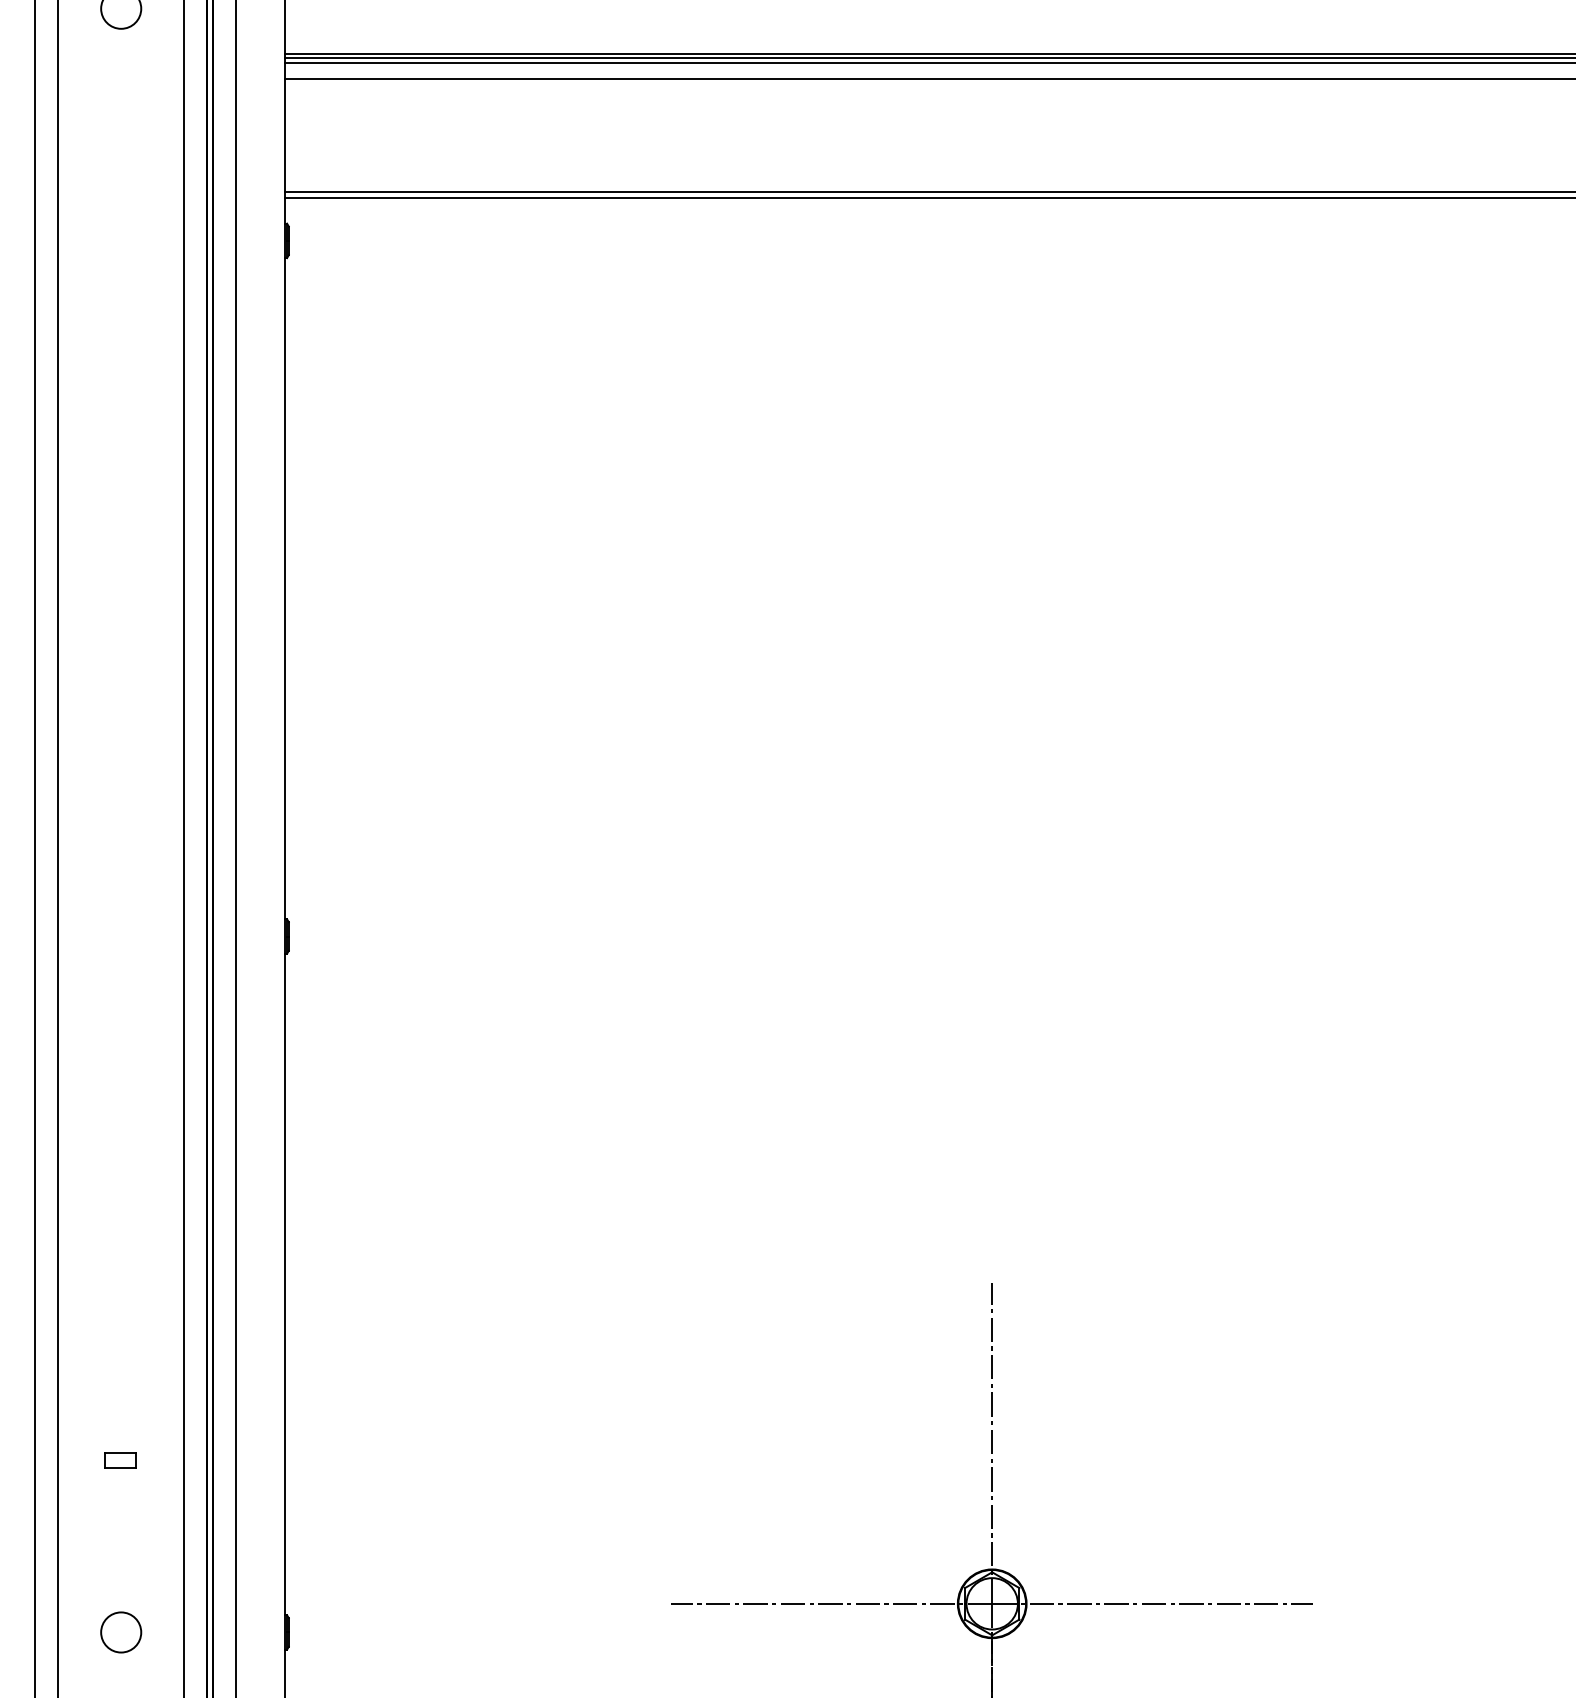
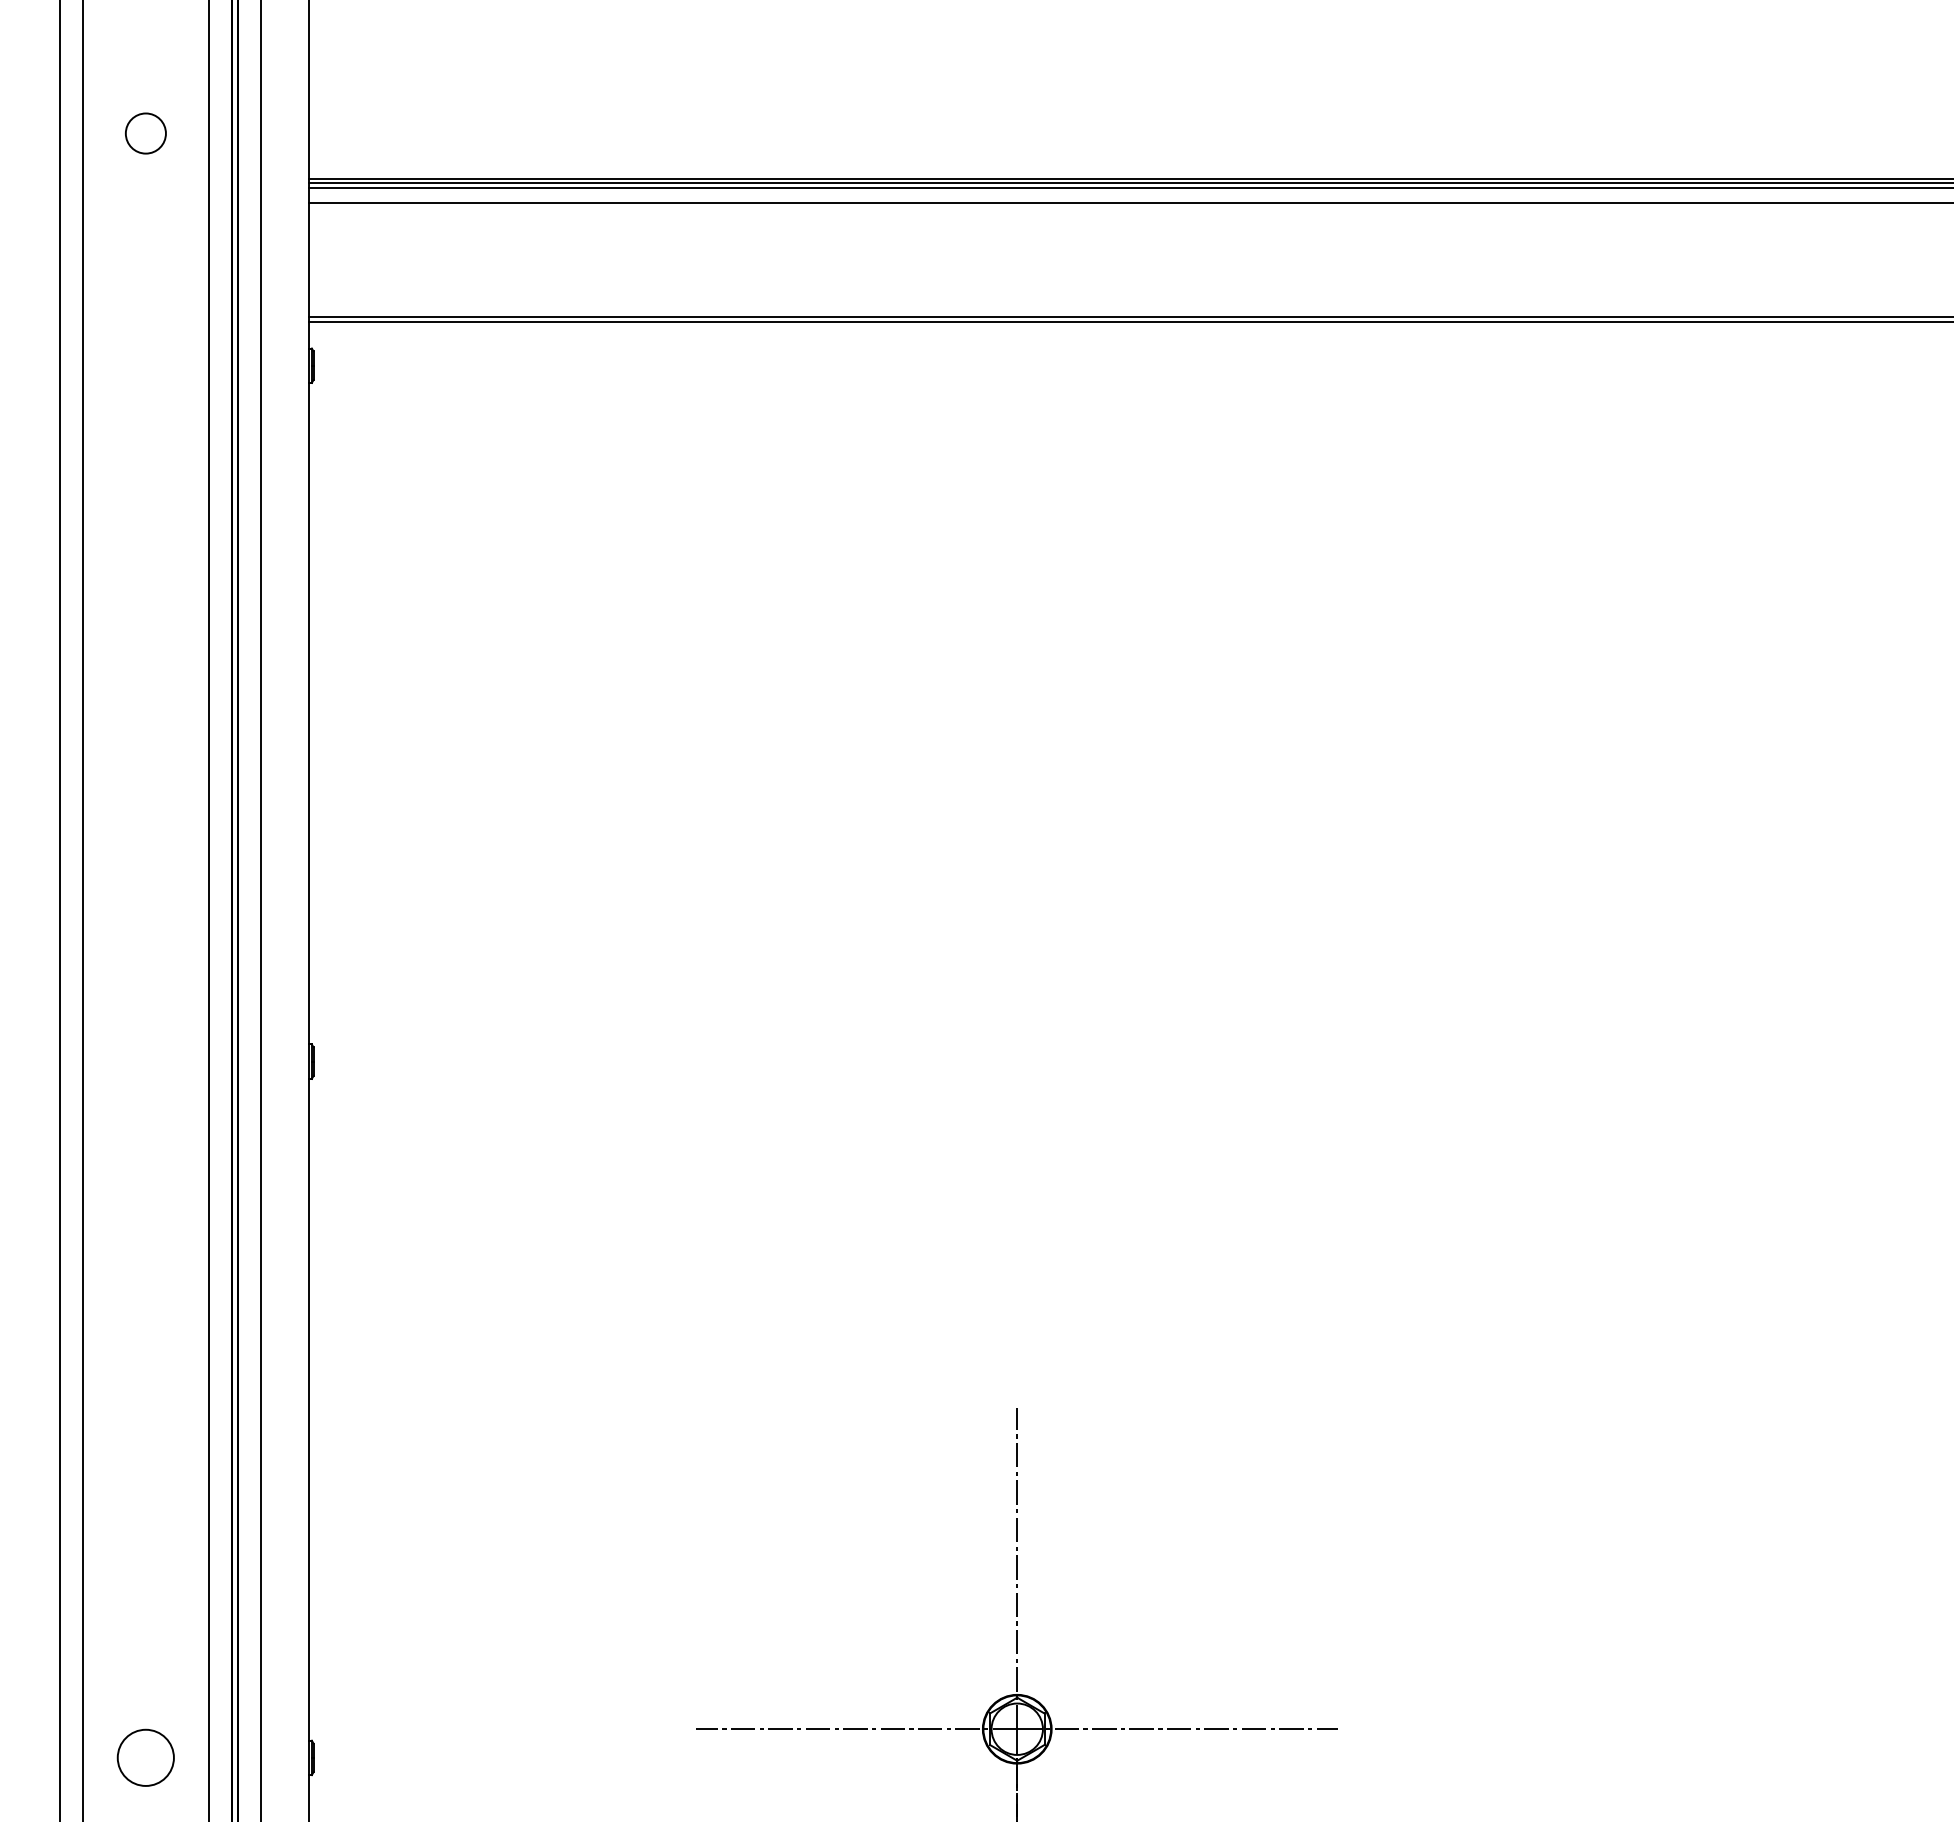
part: (120, 1460) -> (145, 1585), removed
circle: (120, 1632) -> (145, 1757), size x1.4

